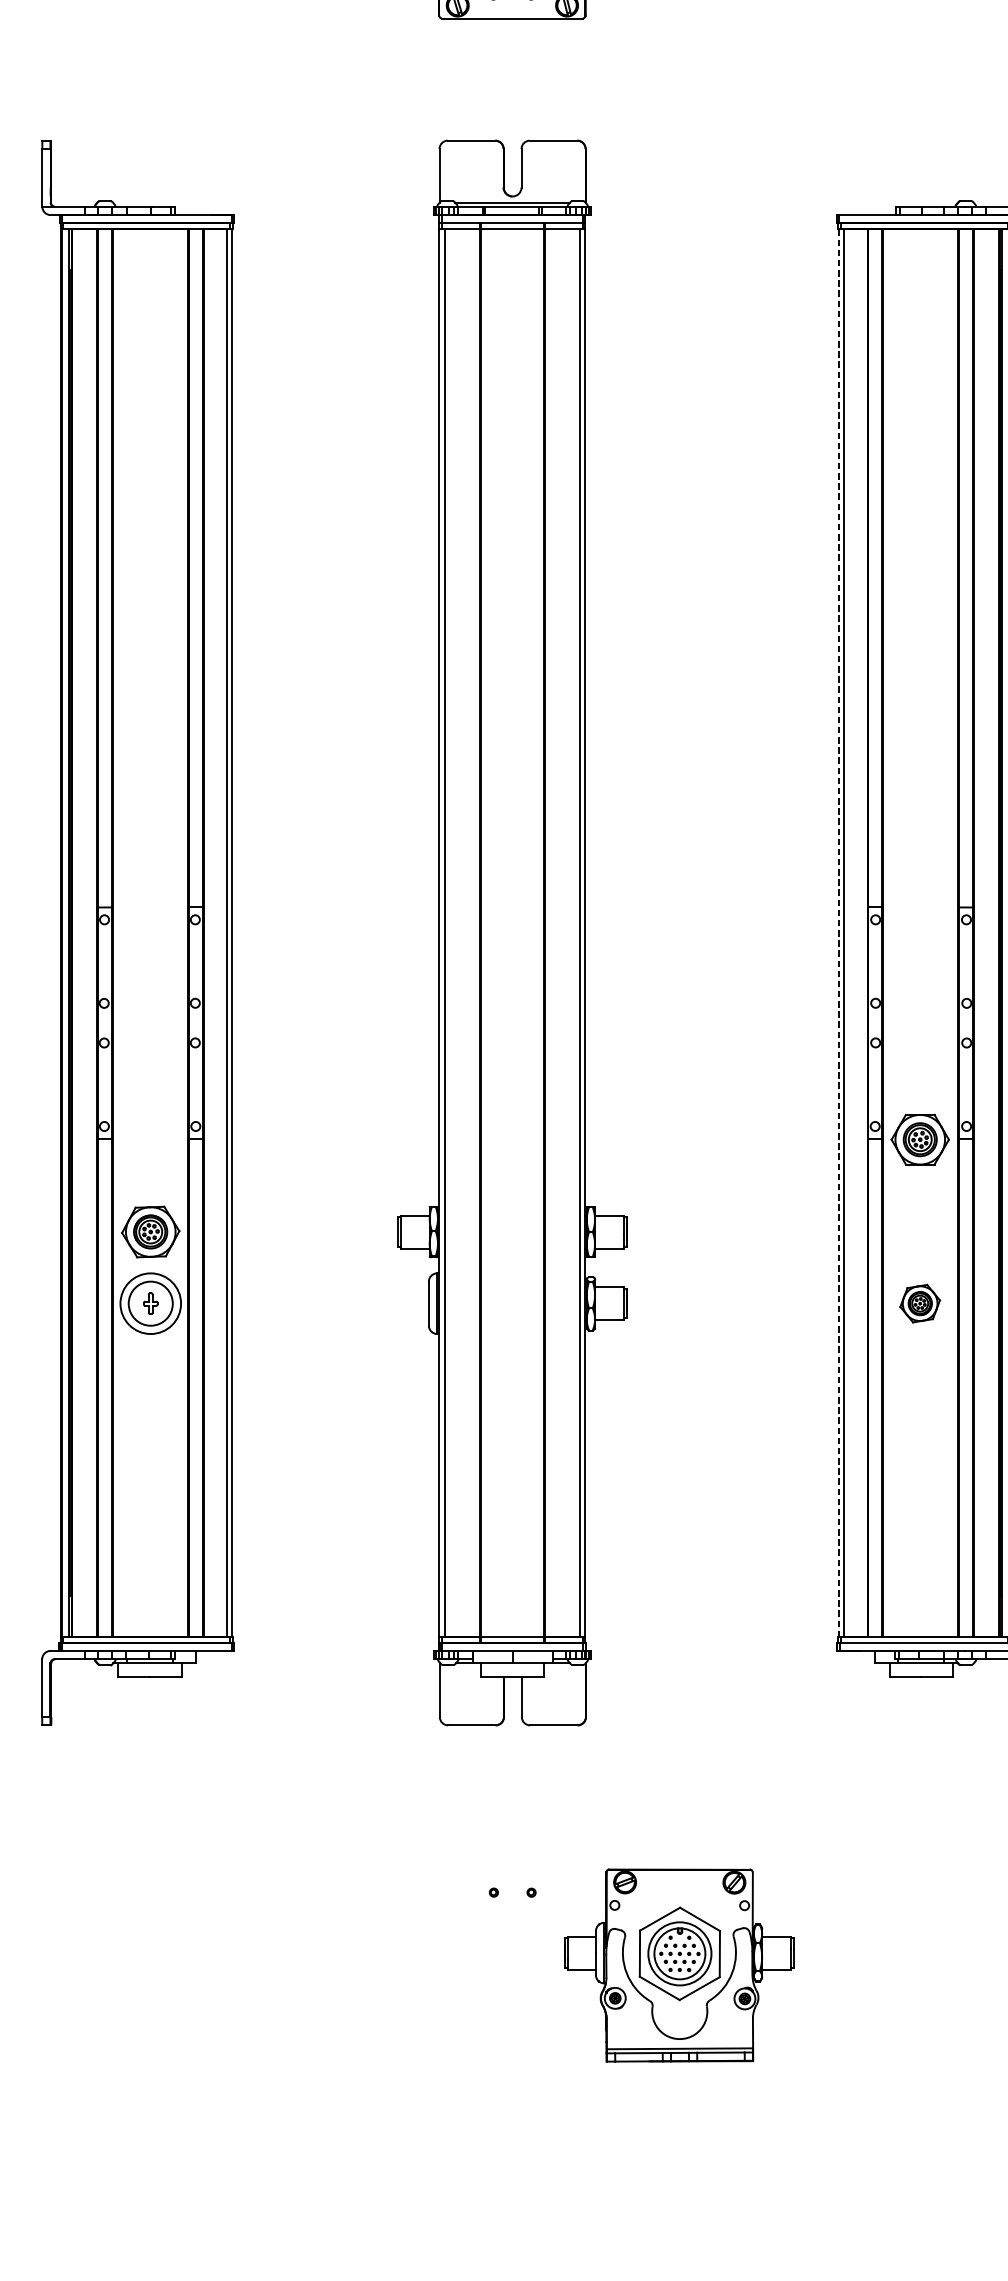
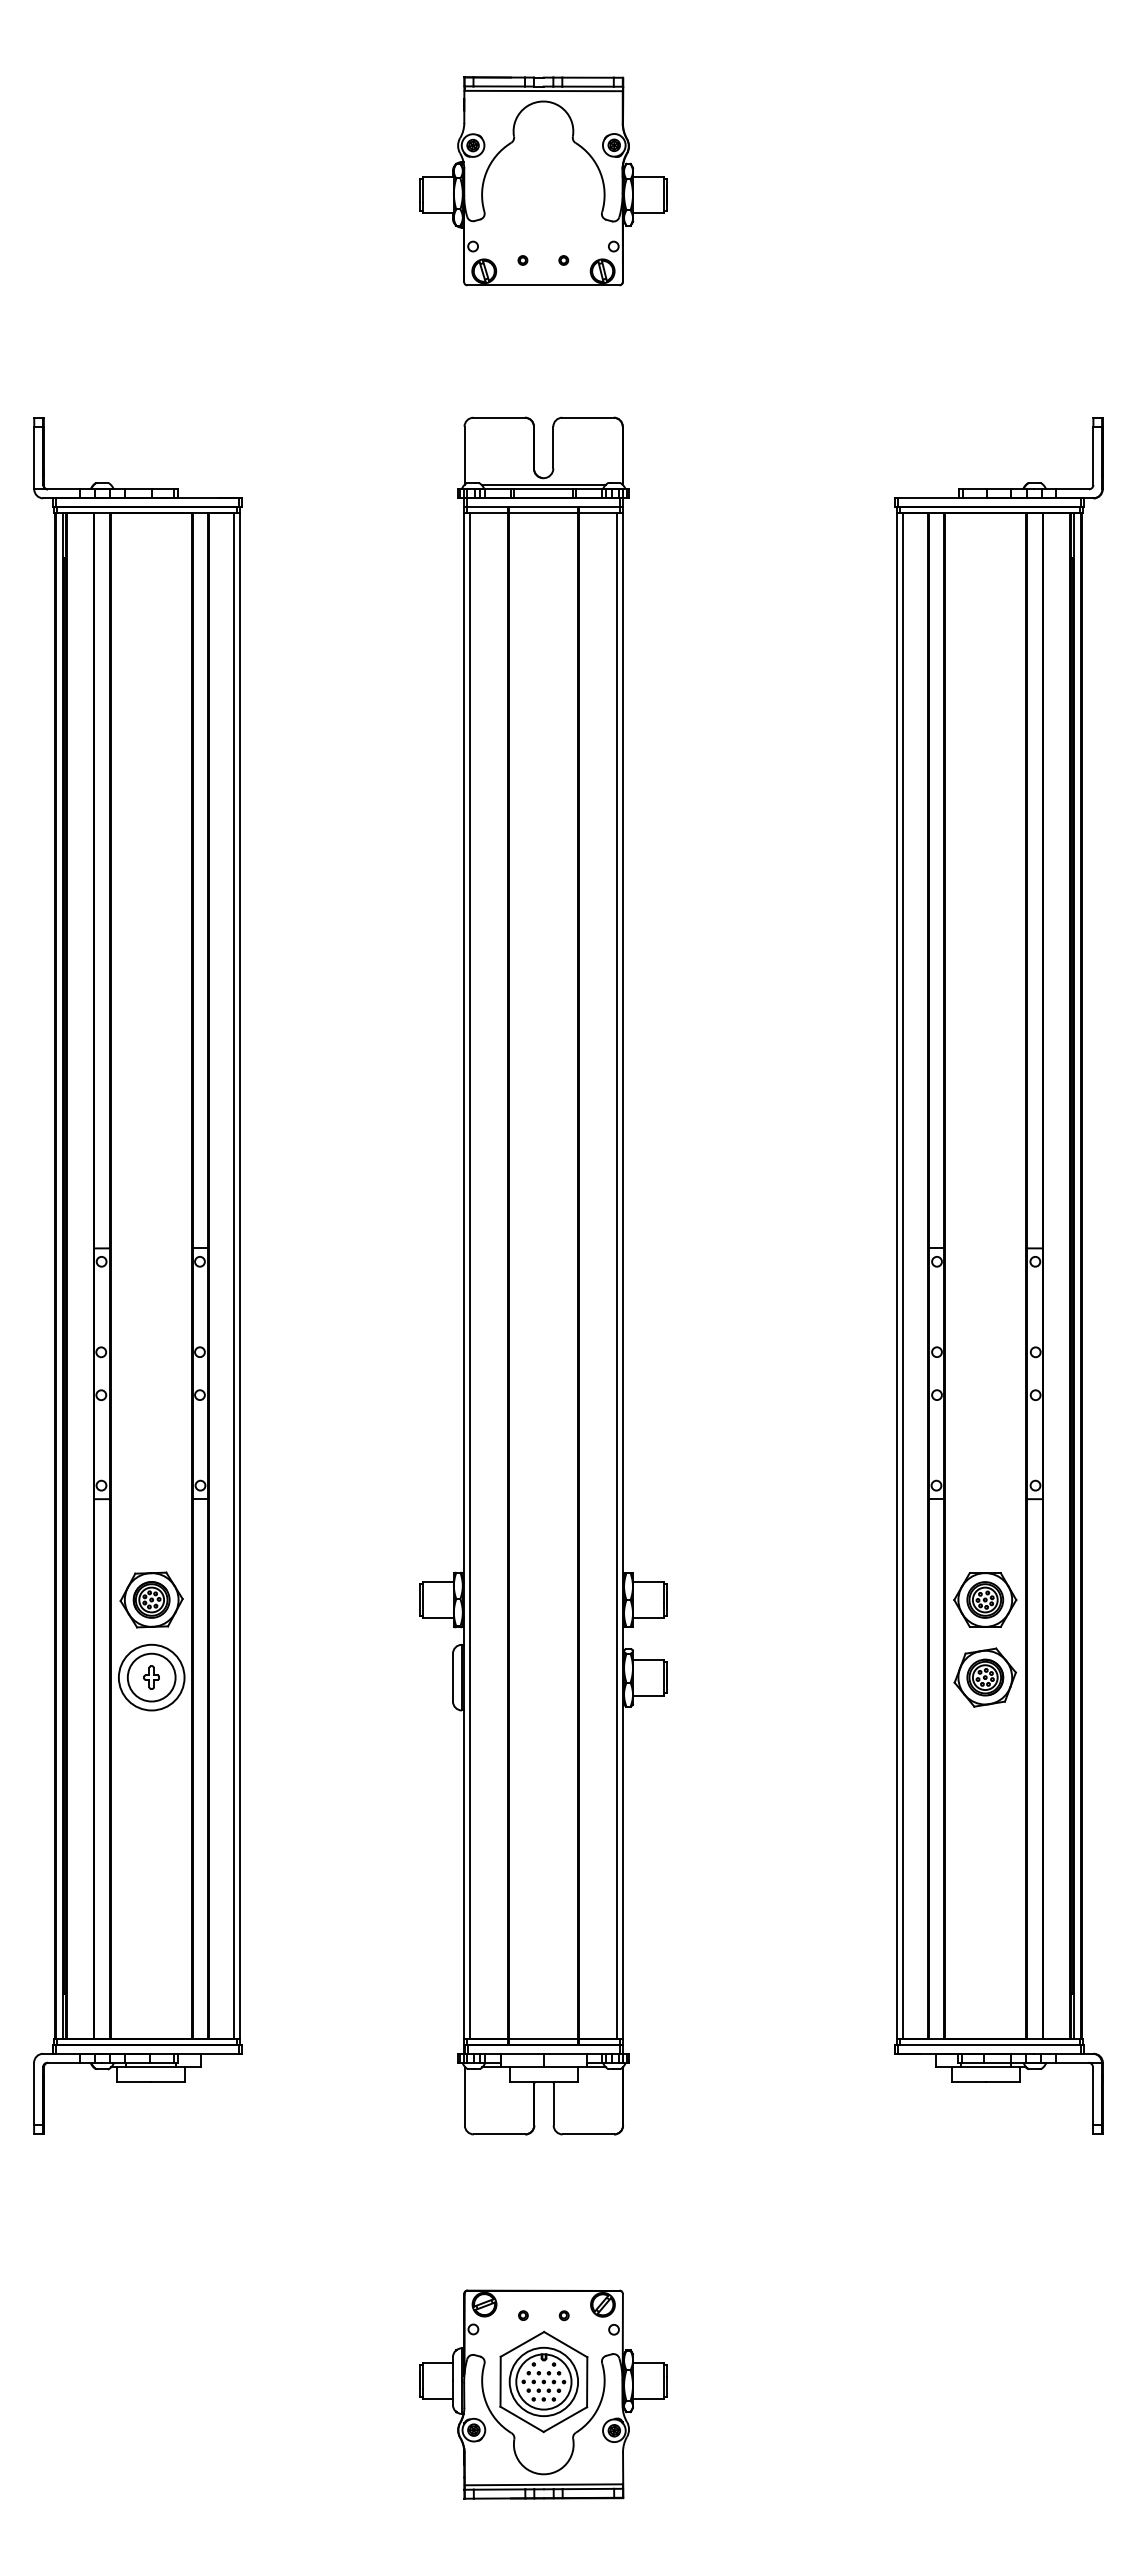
line: (839, 933) -> (897, 1276), dashed -> solid
part: (920, 1139) -> (985, 1599), moved
part: (919, 1303) -> (984, 1677), size x1.43
part: (679, 1965) -> (543, 2394), moved

